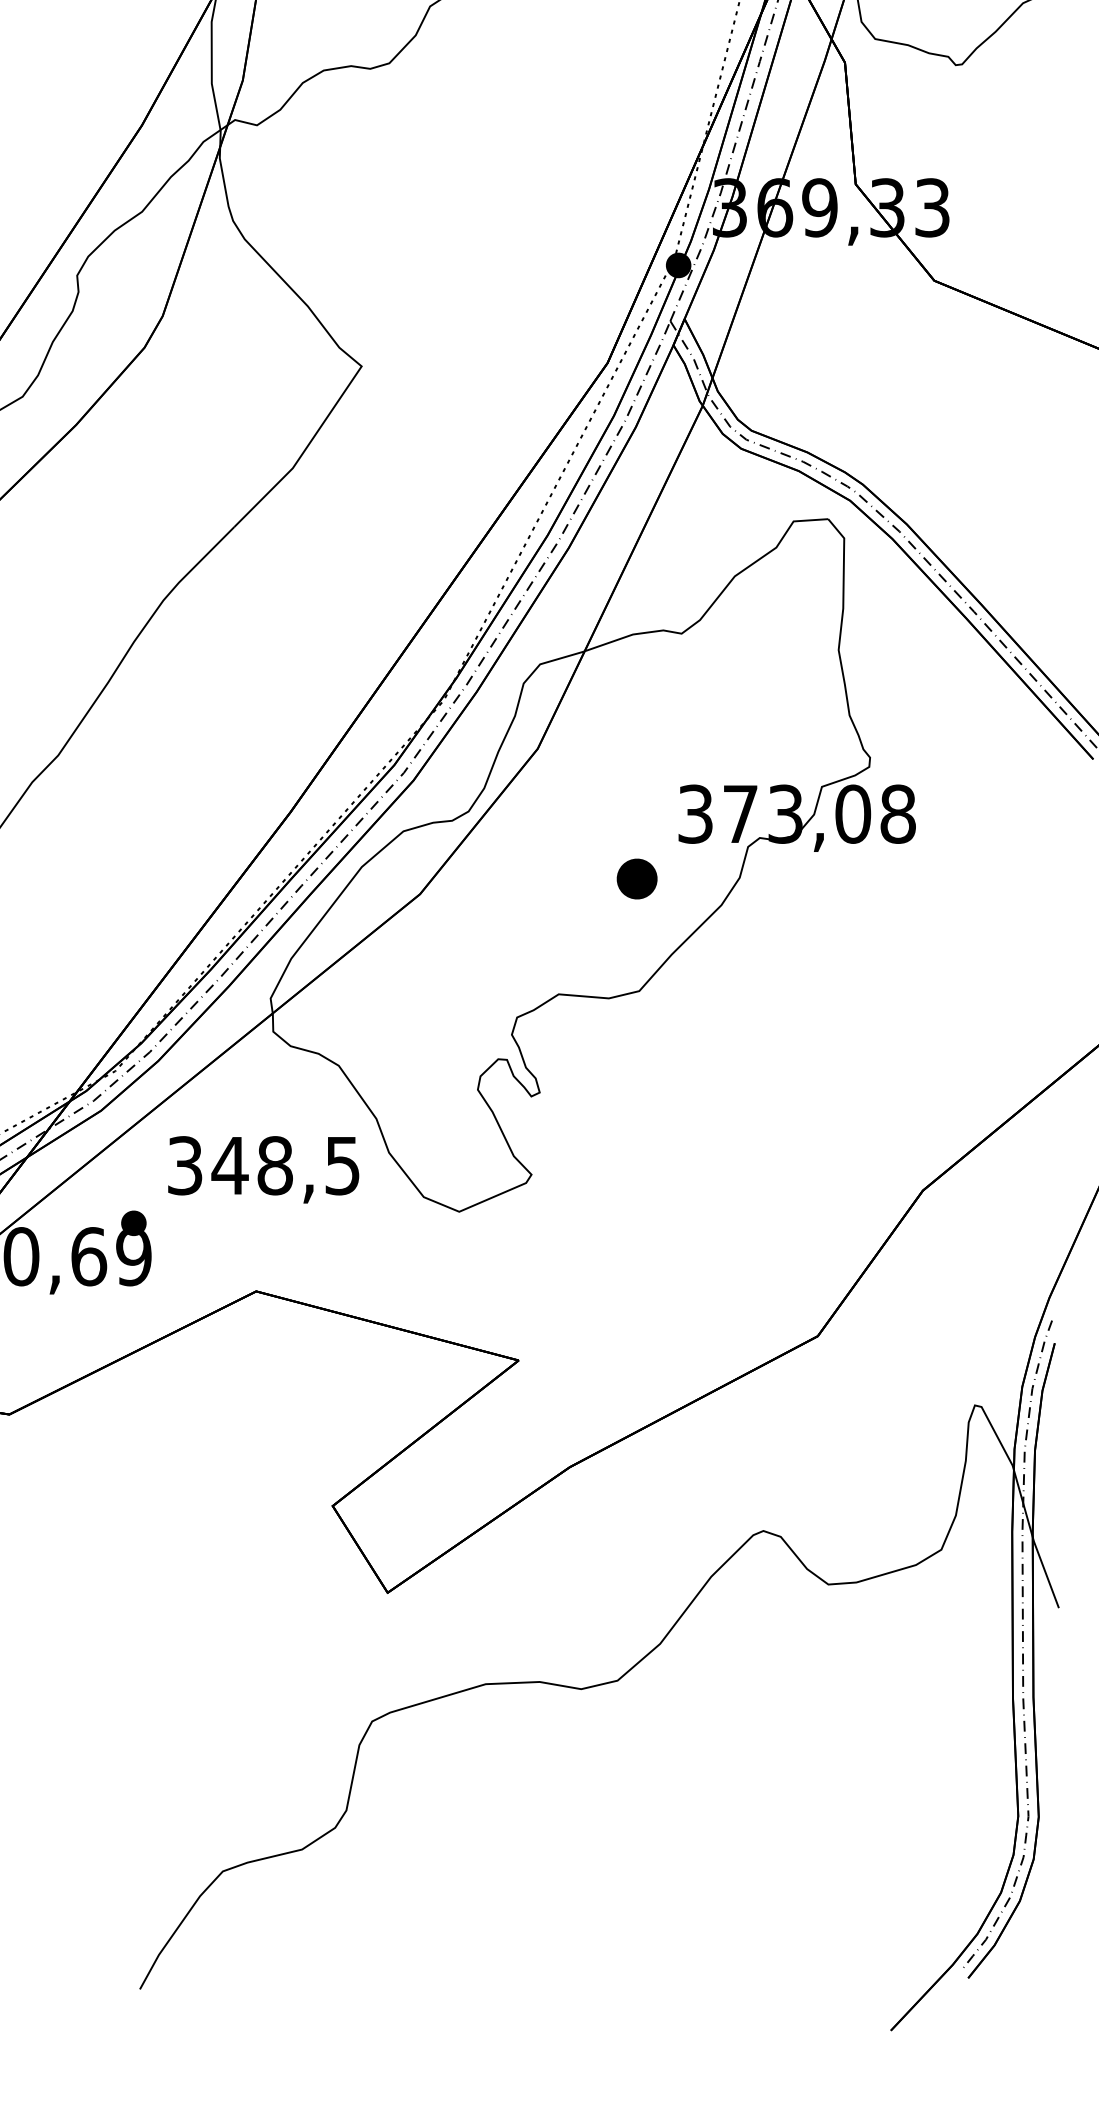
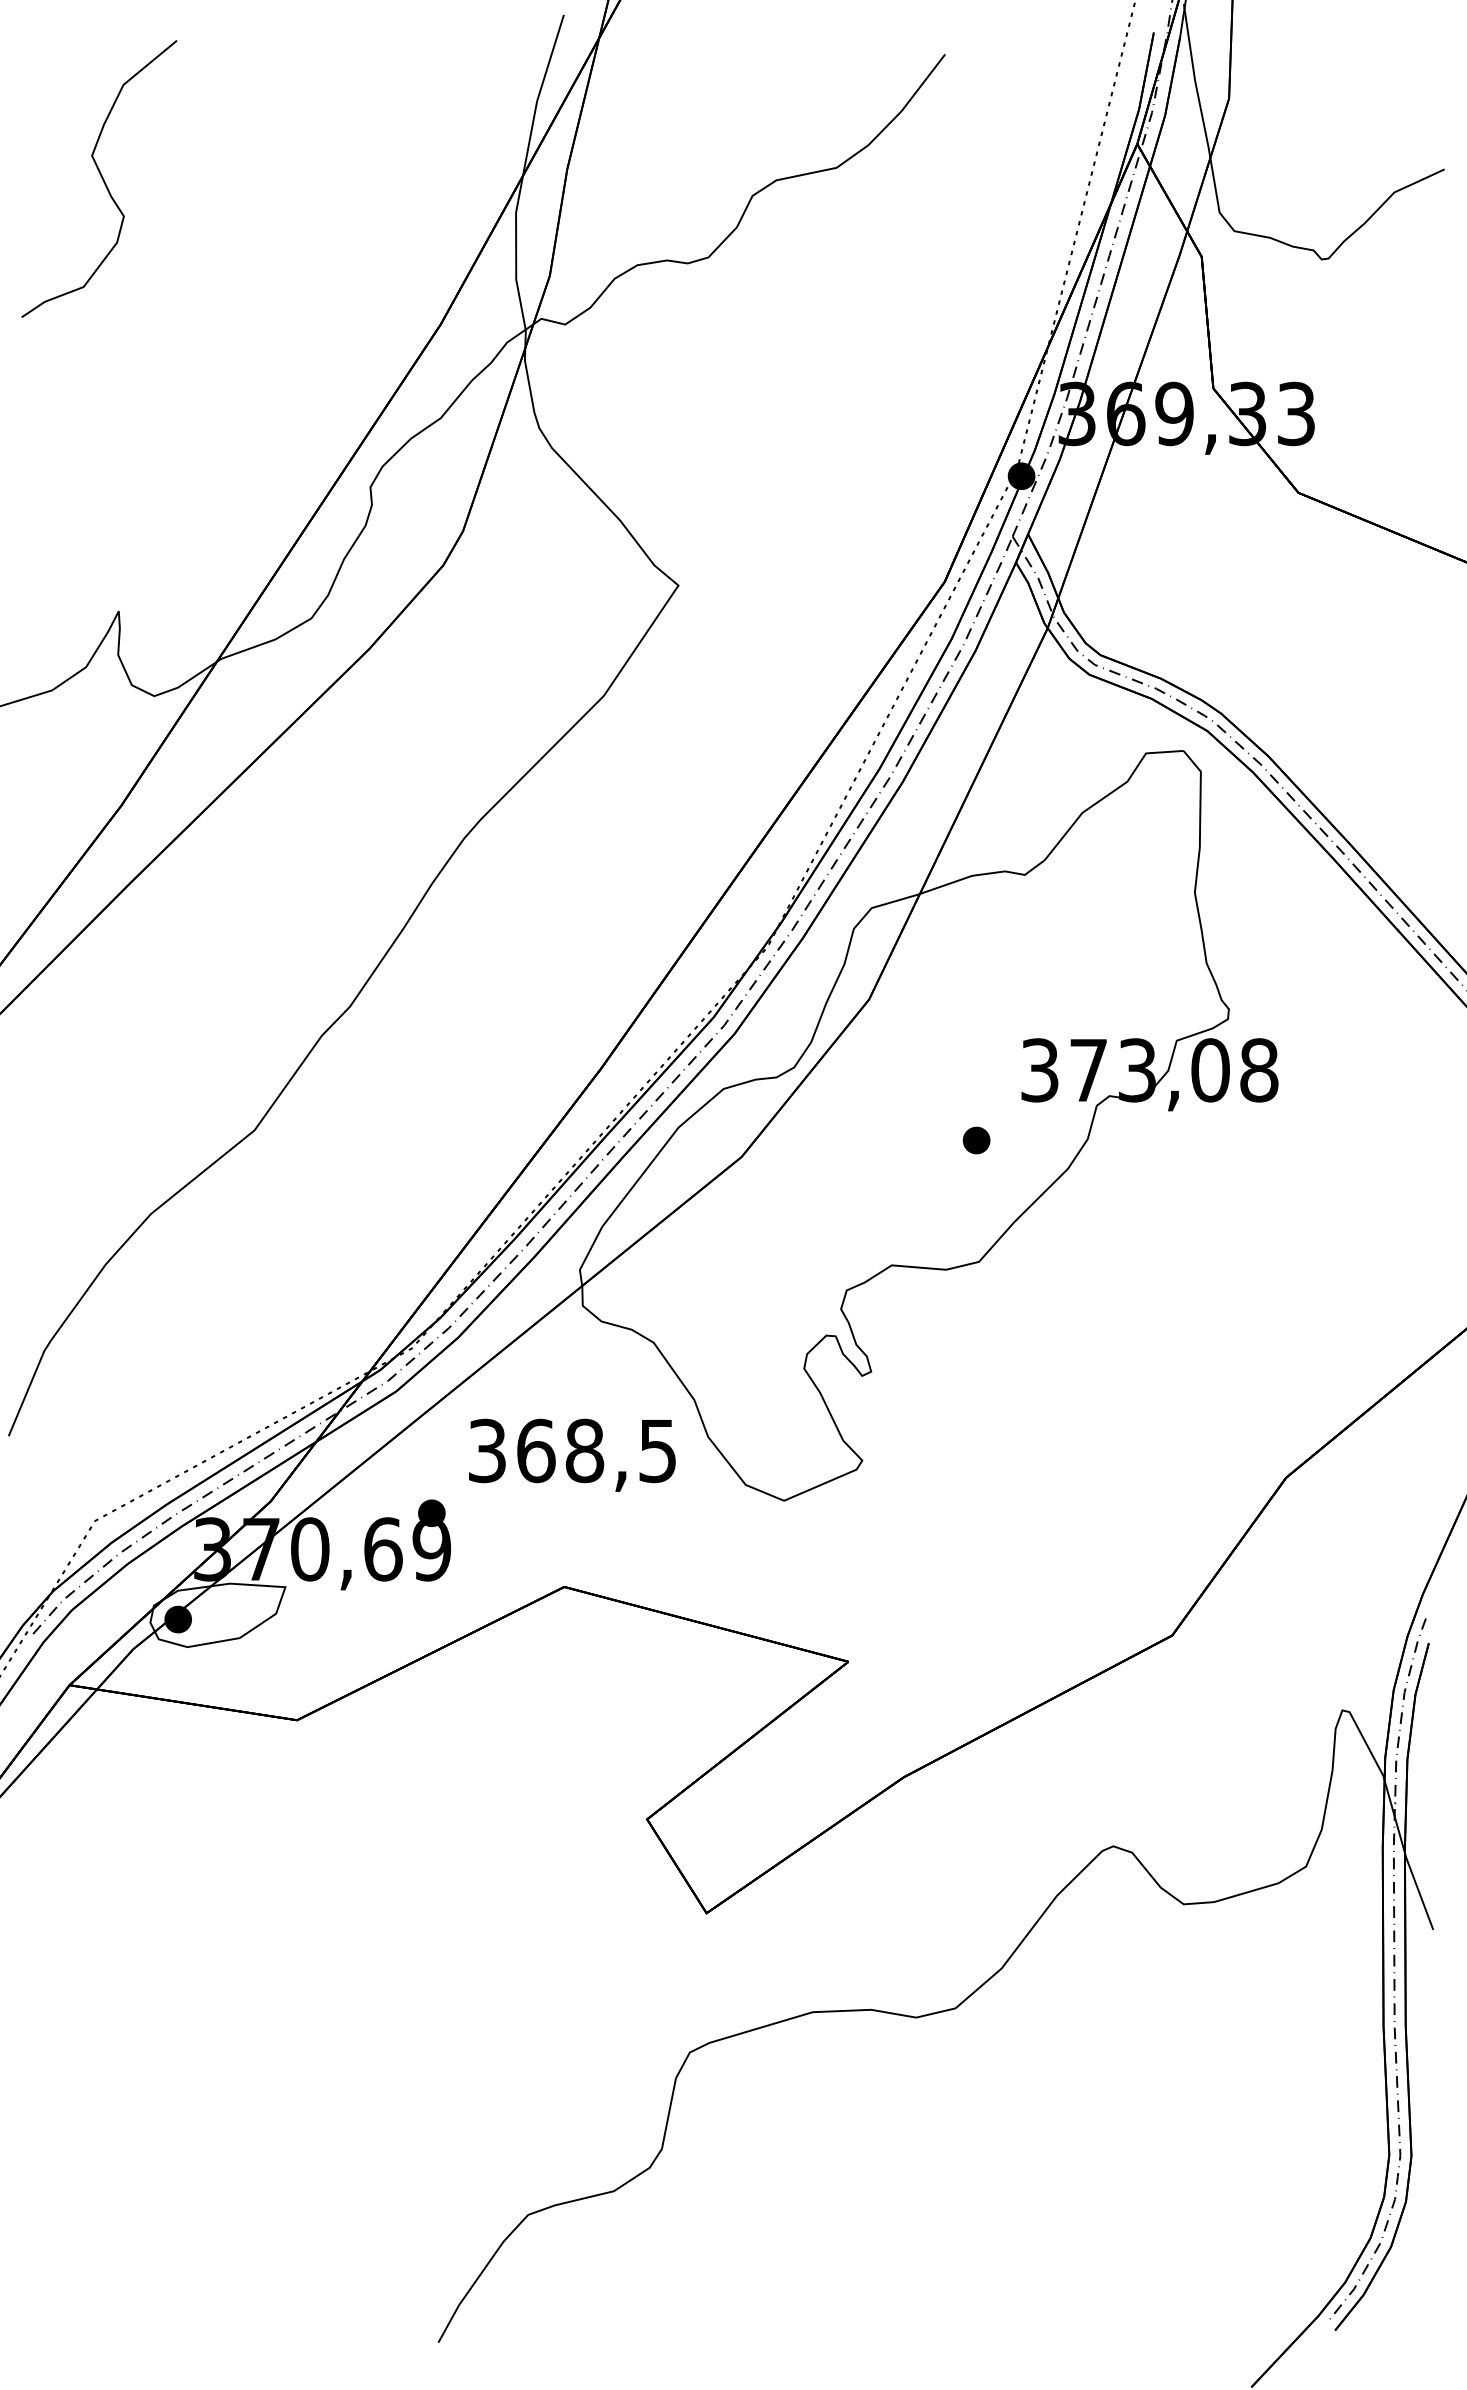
part: (636, 878) -> (976, 1140), size x0.62
text: (229, 1165) -> (535, 1450), 348,5 -> 368,5

